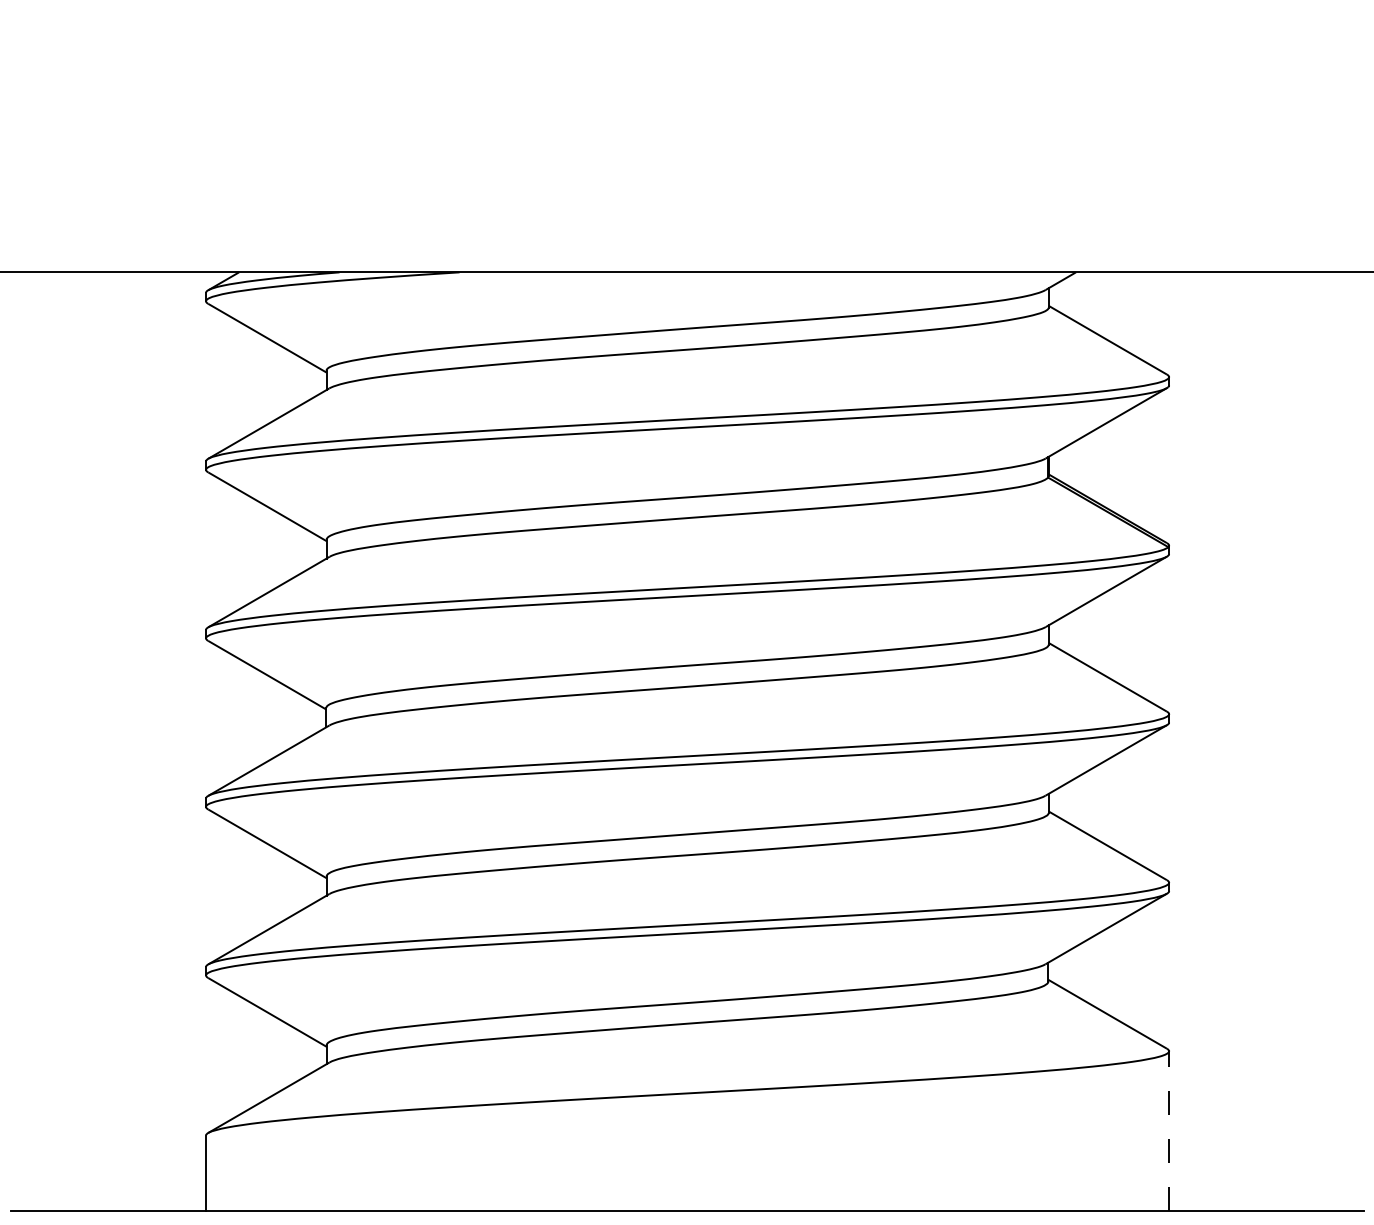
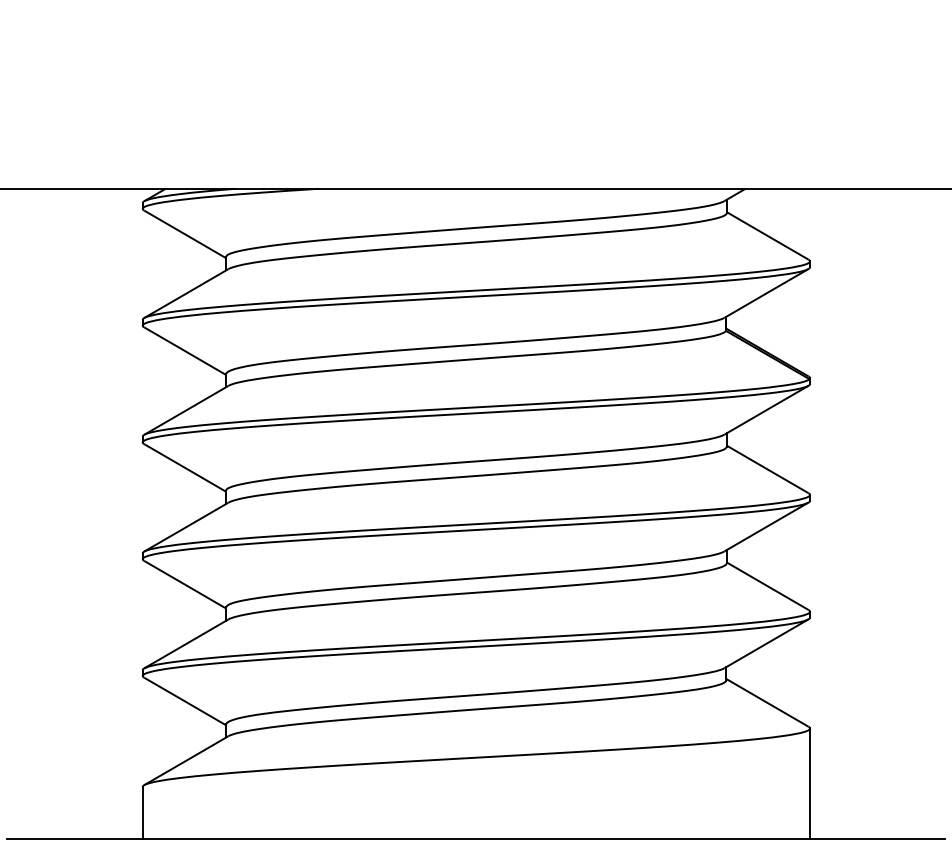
line: (1169, 1130) -> (810, 783), dashed -> solid

